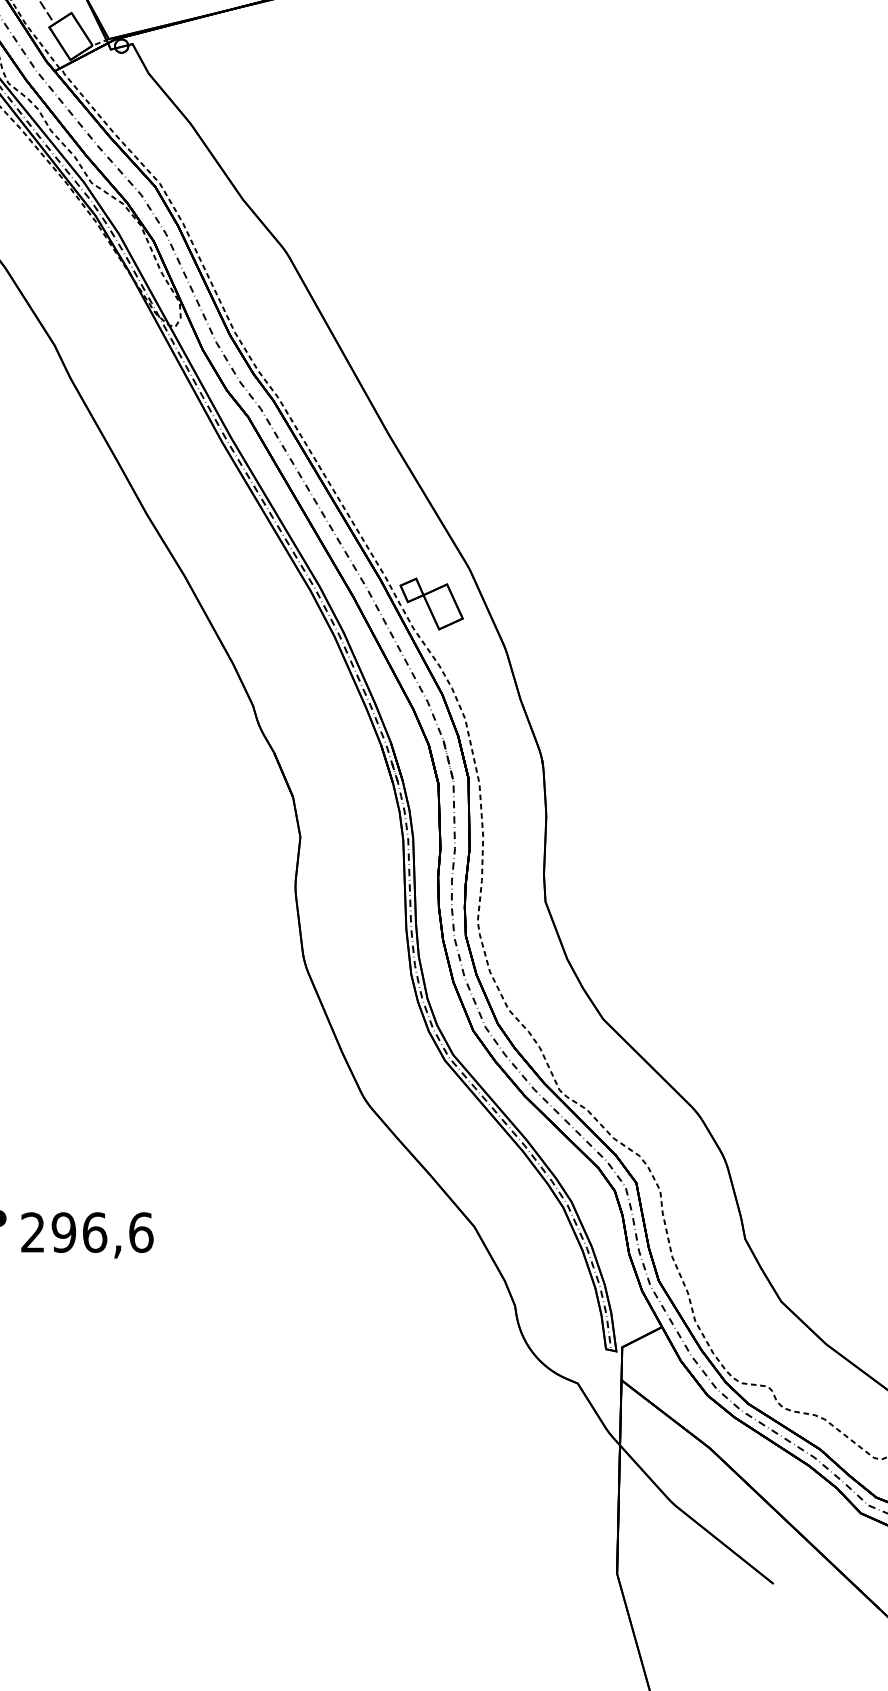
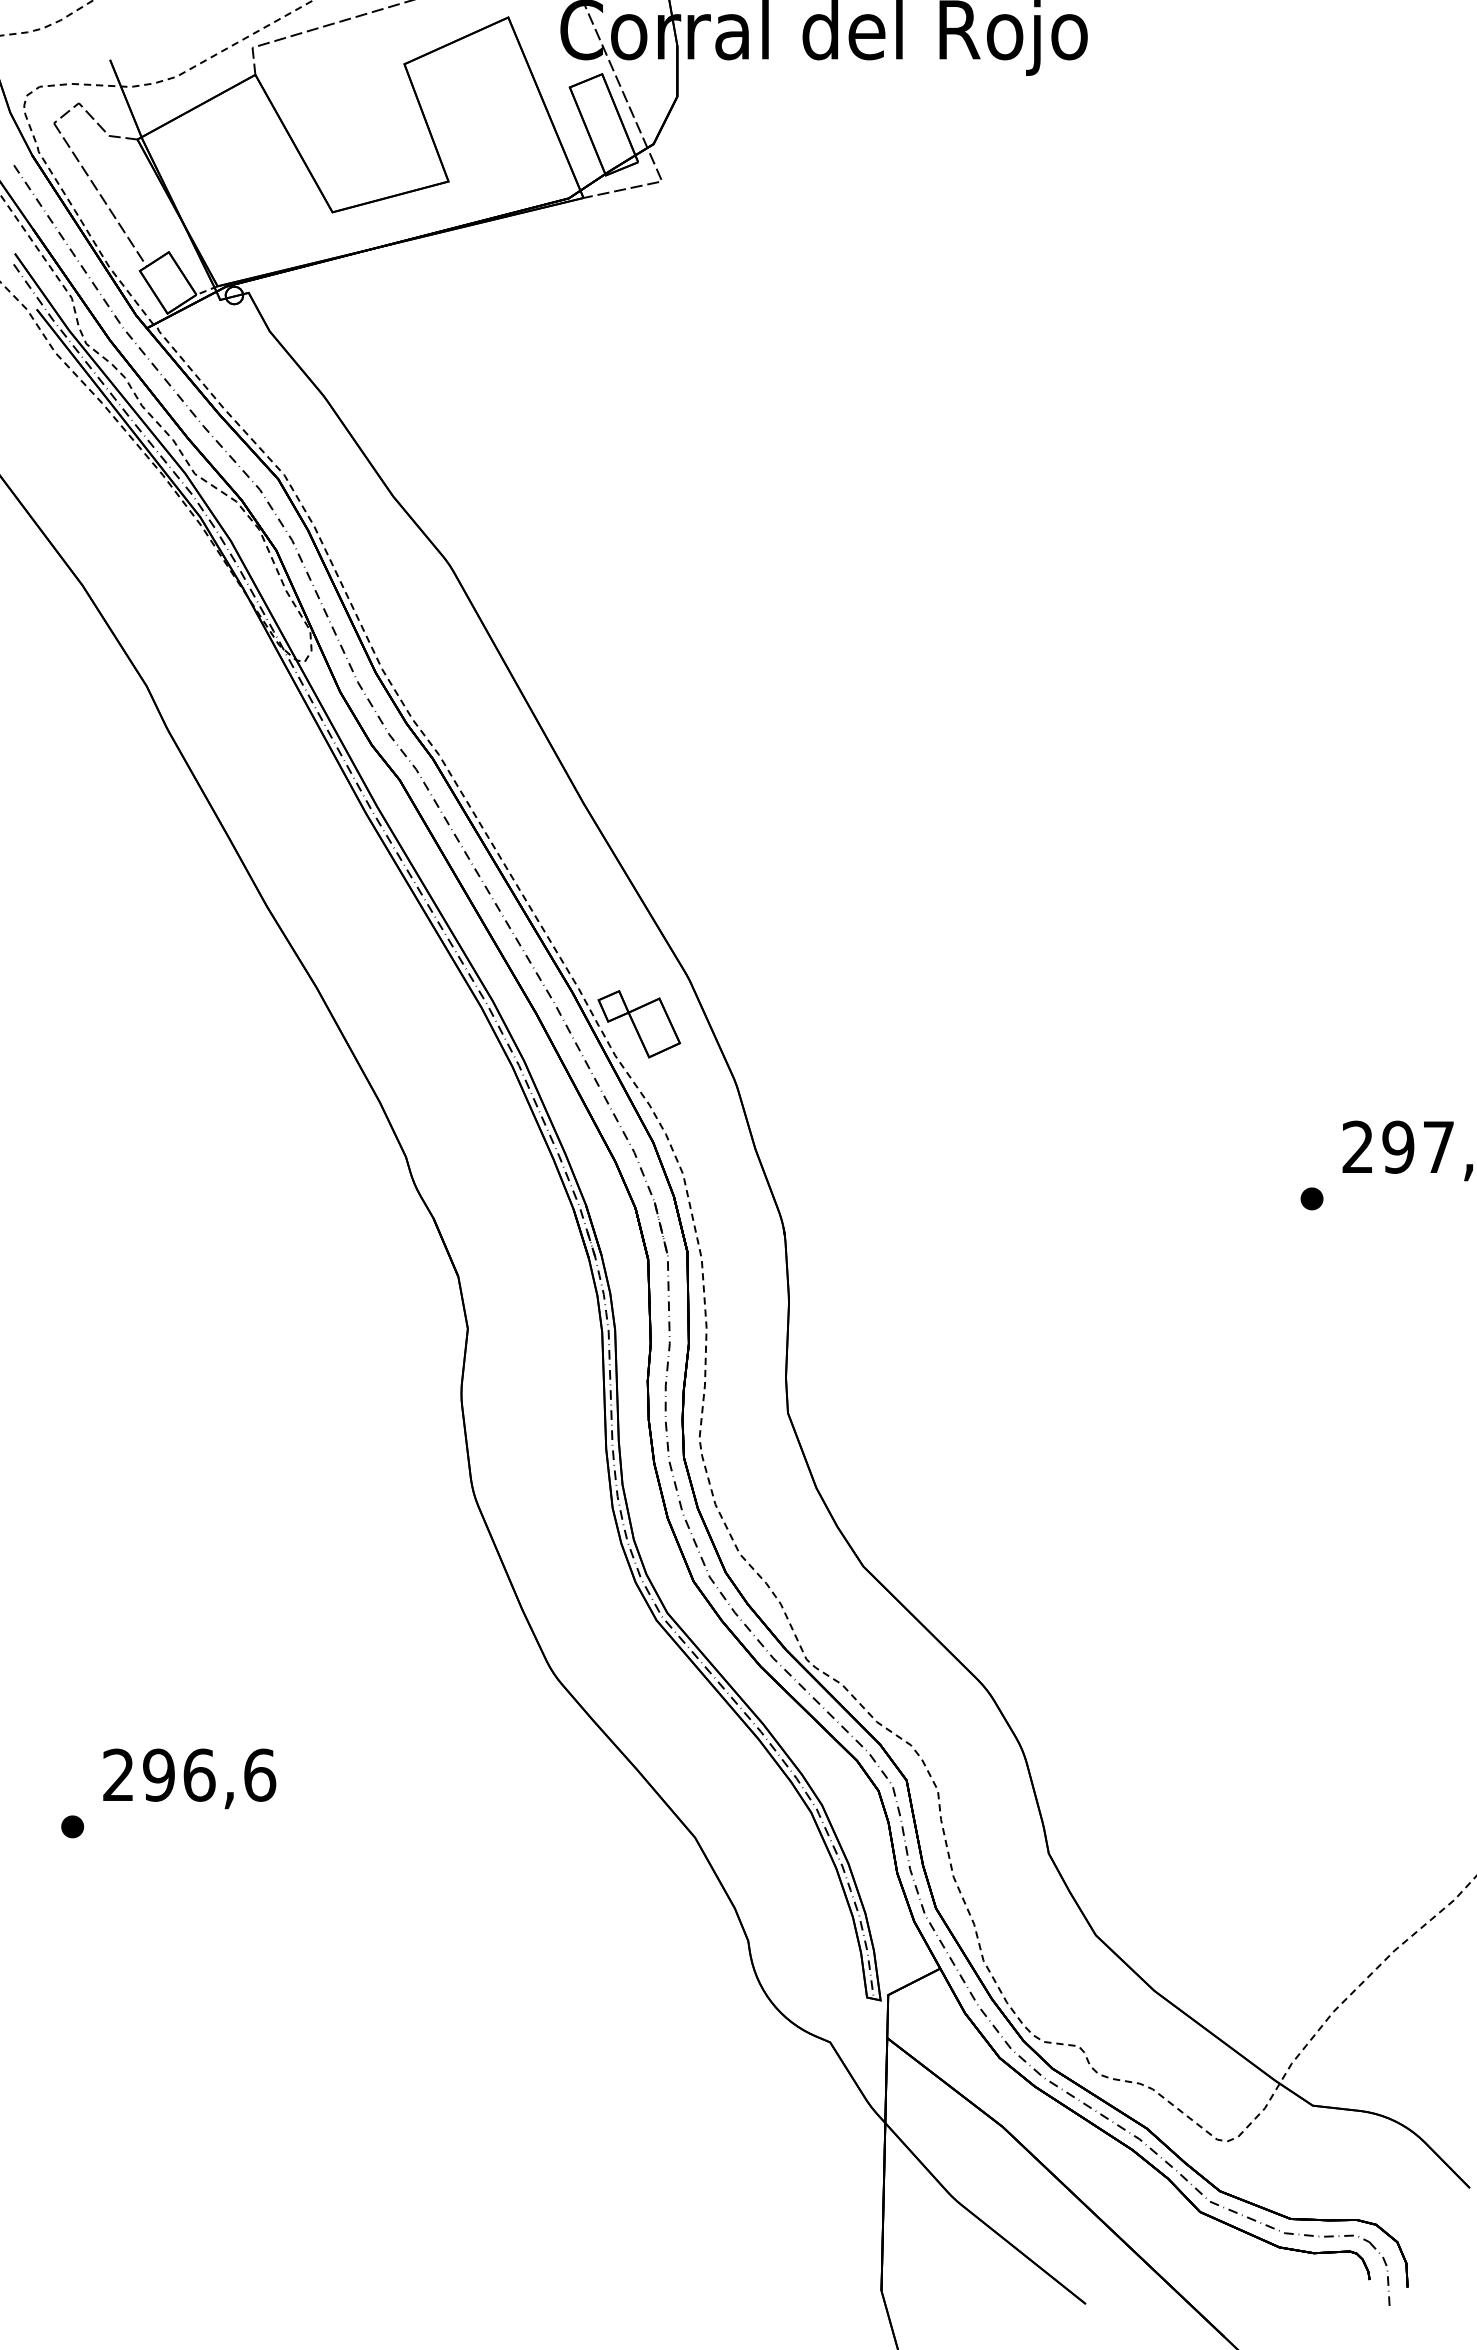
text: (87, 1235) -> (189, 1778), moved

